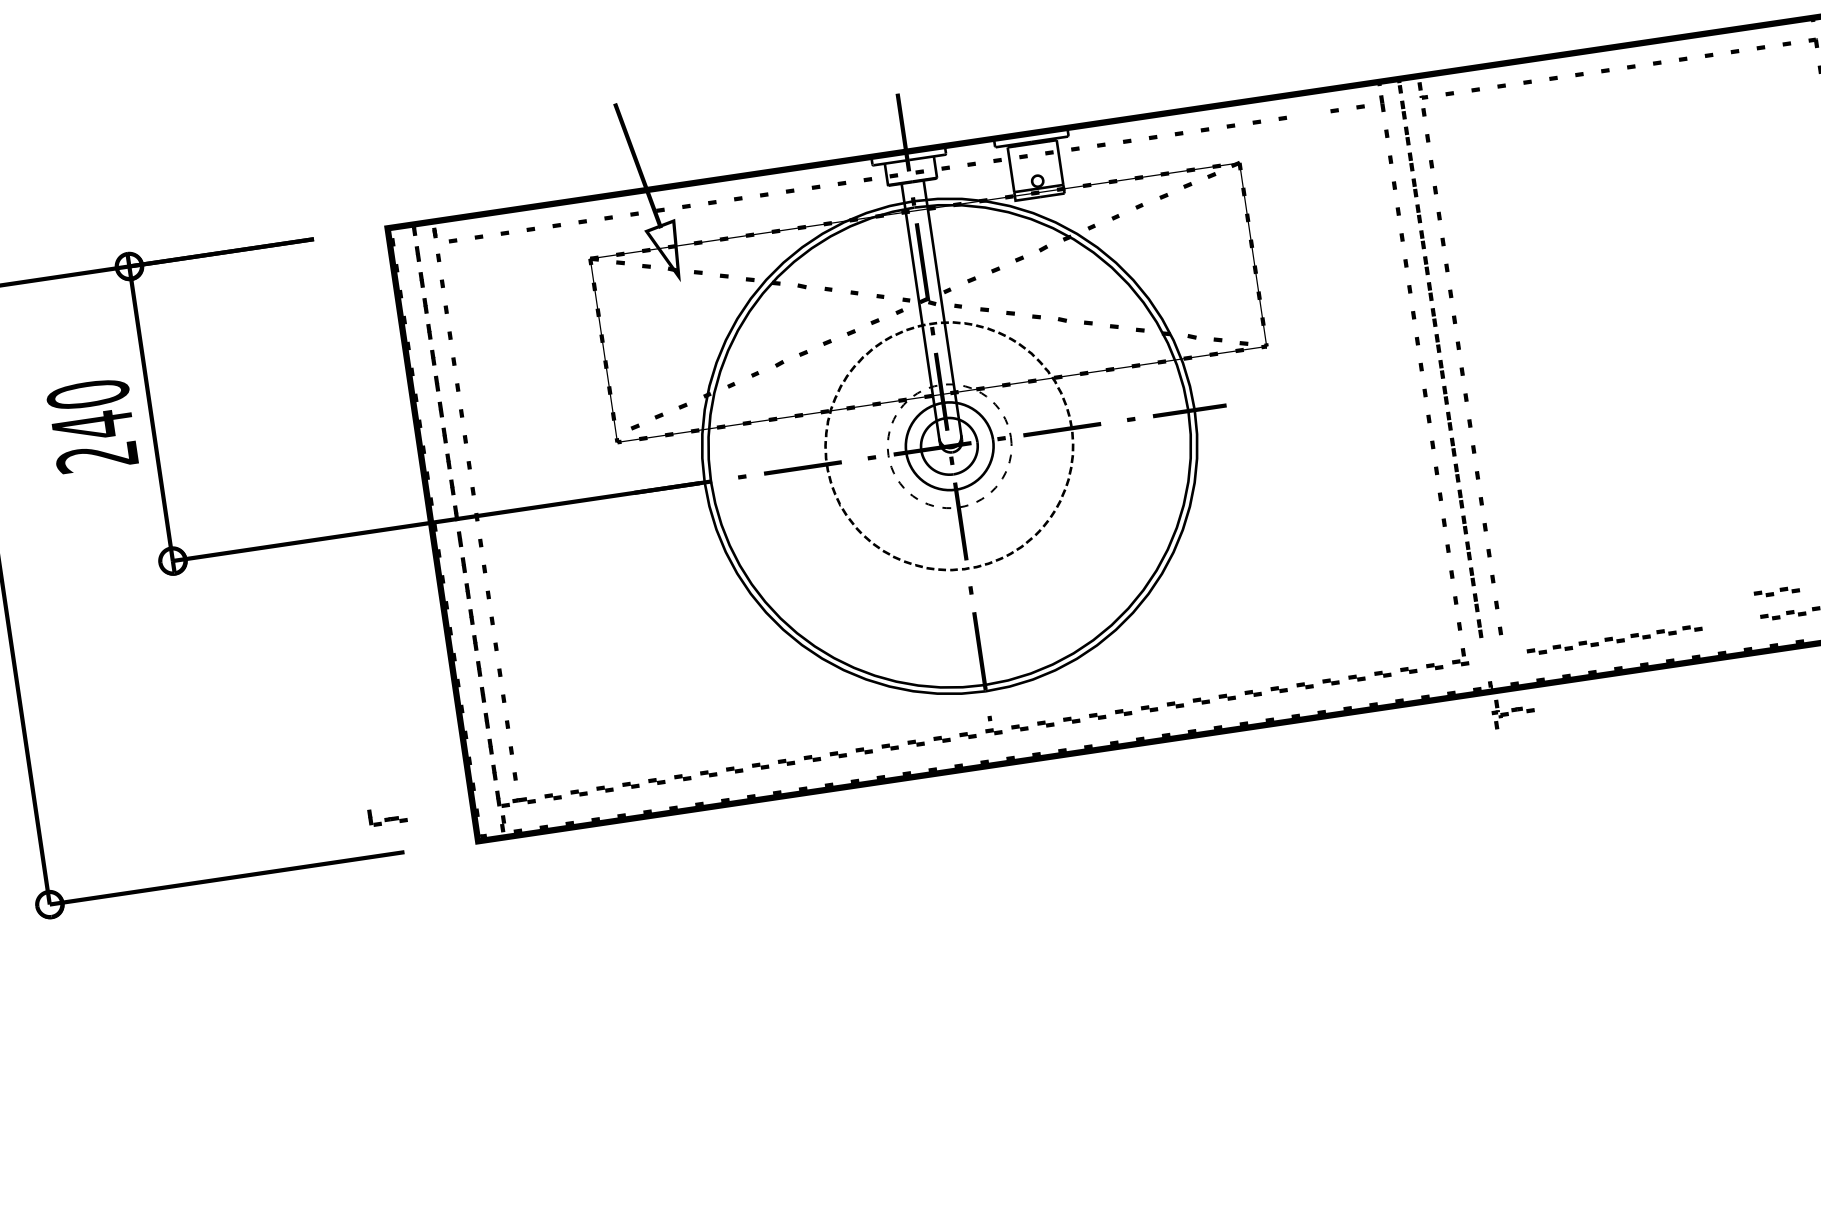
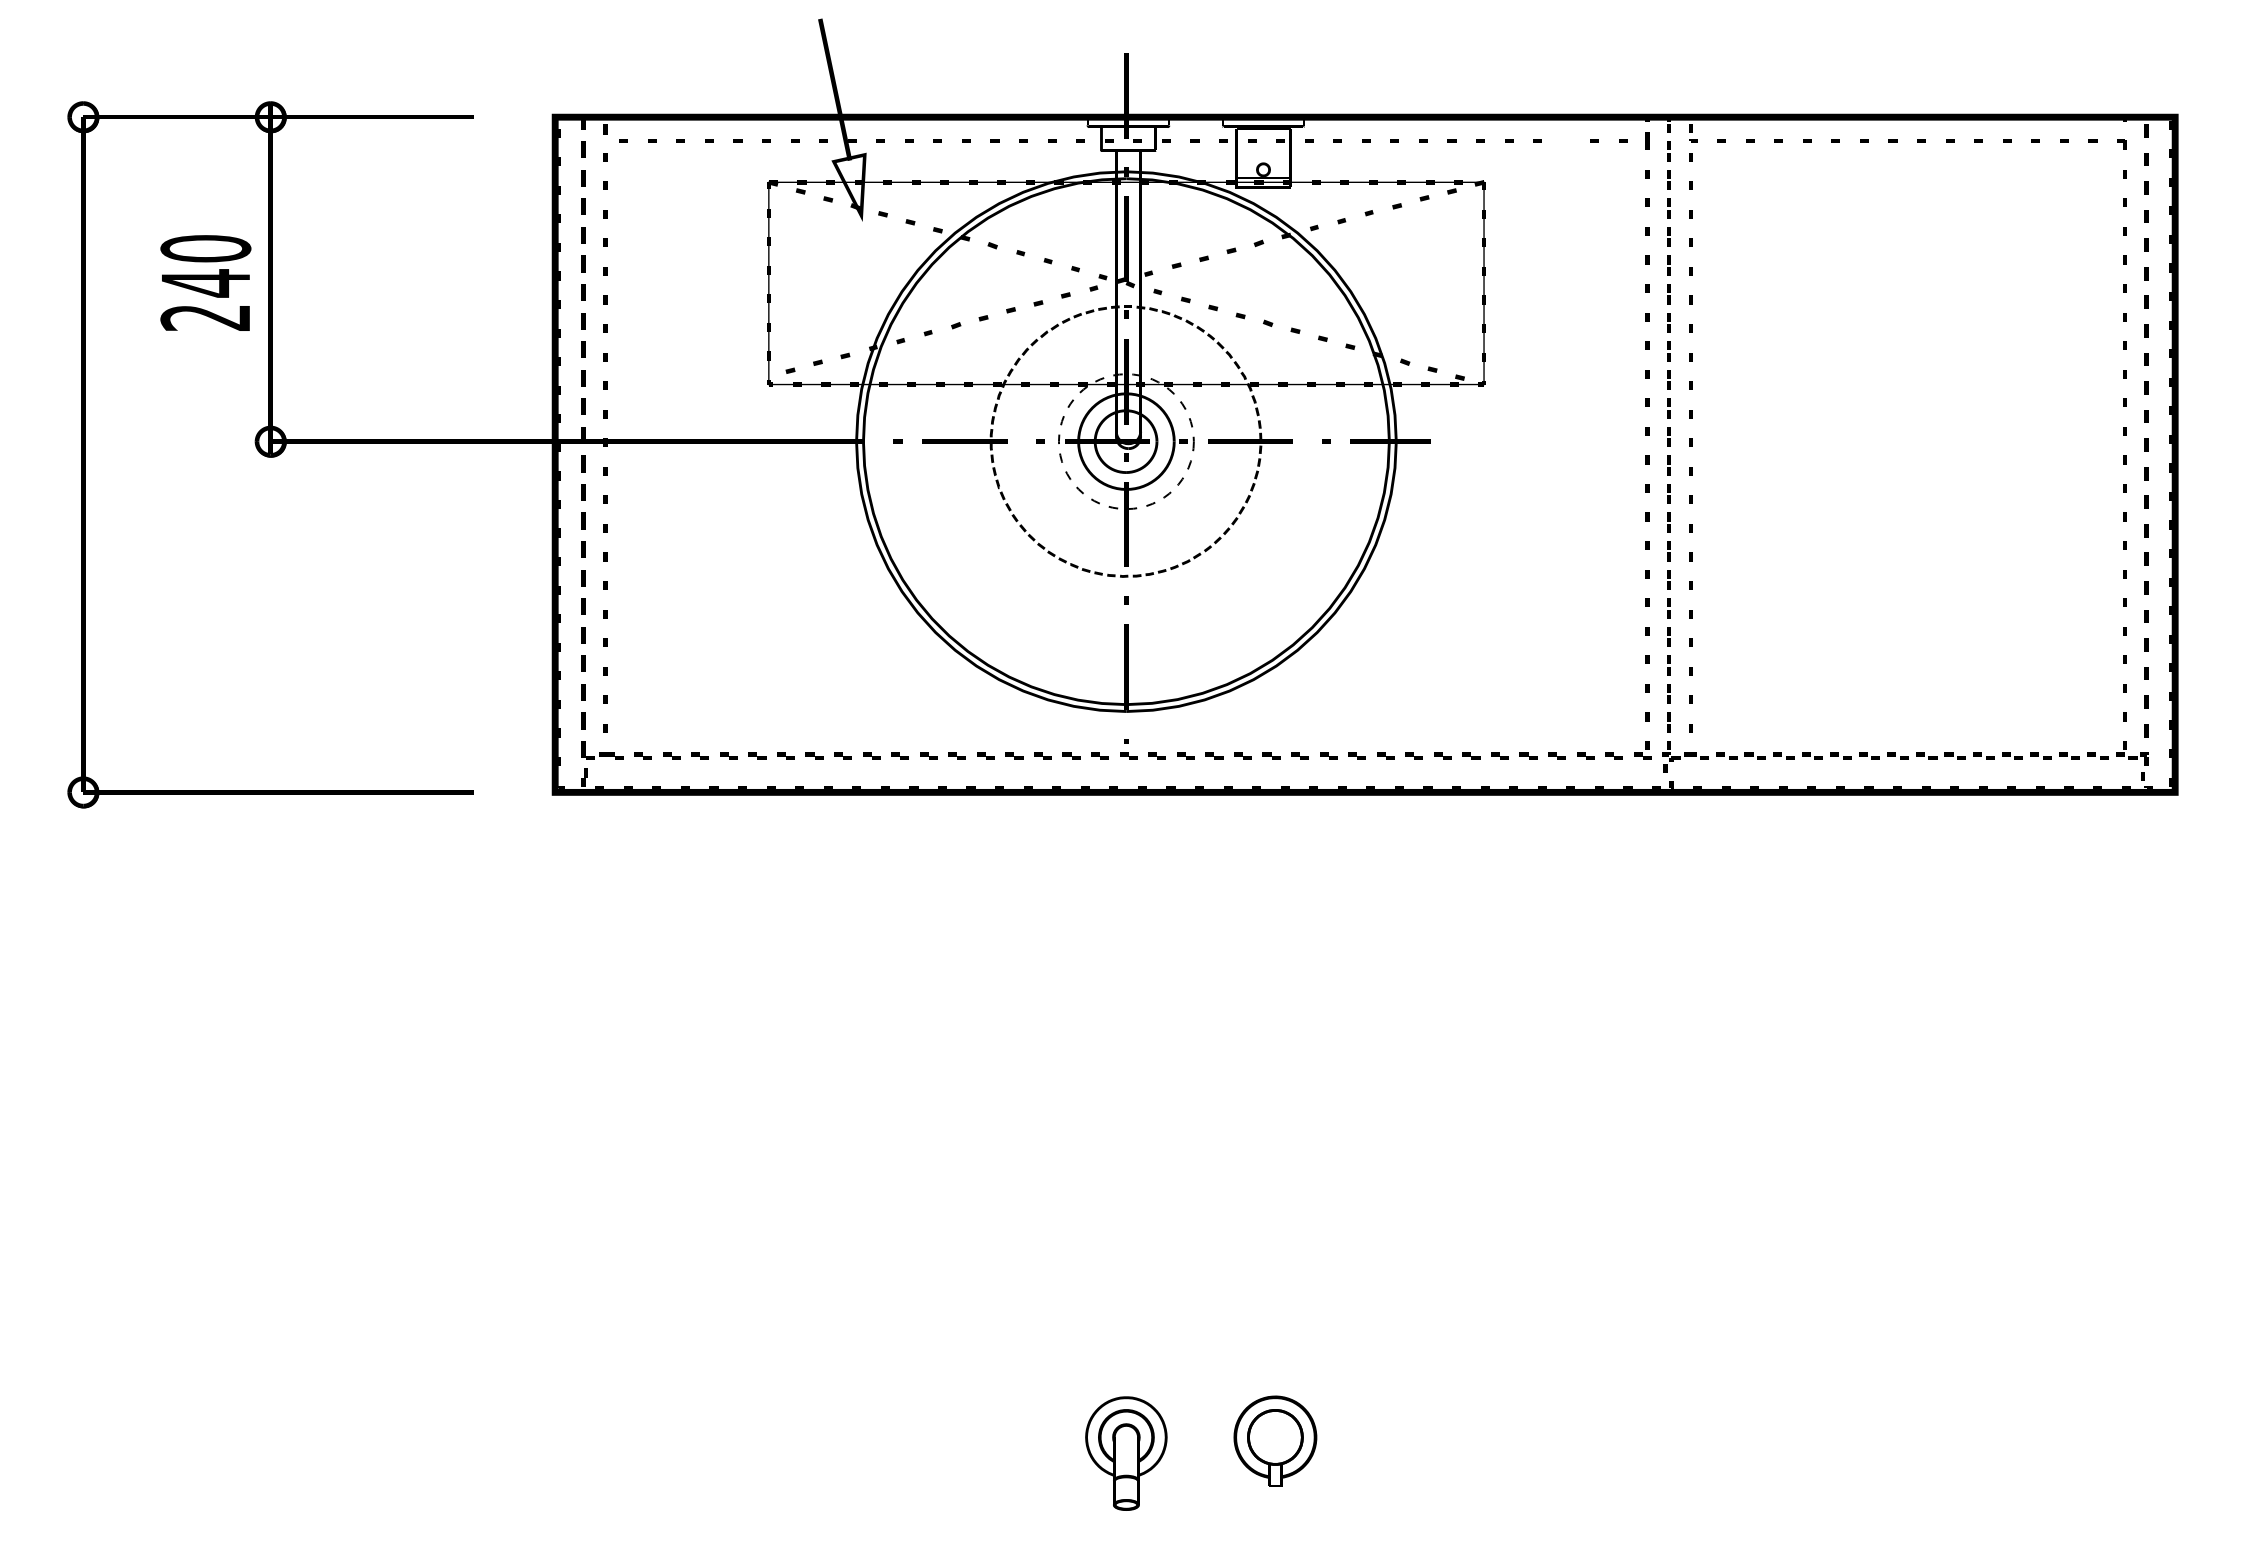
part: (1776, 591) -> (1940, 755), moved
part: (1513, 711) -> (1685, 756), moved
part: (387, 815) -> (461, 750), removed

